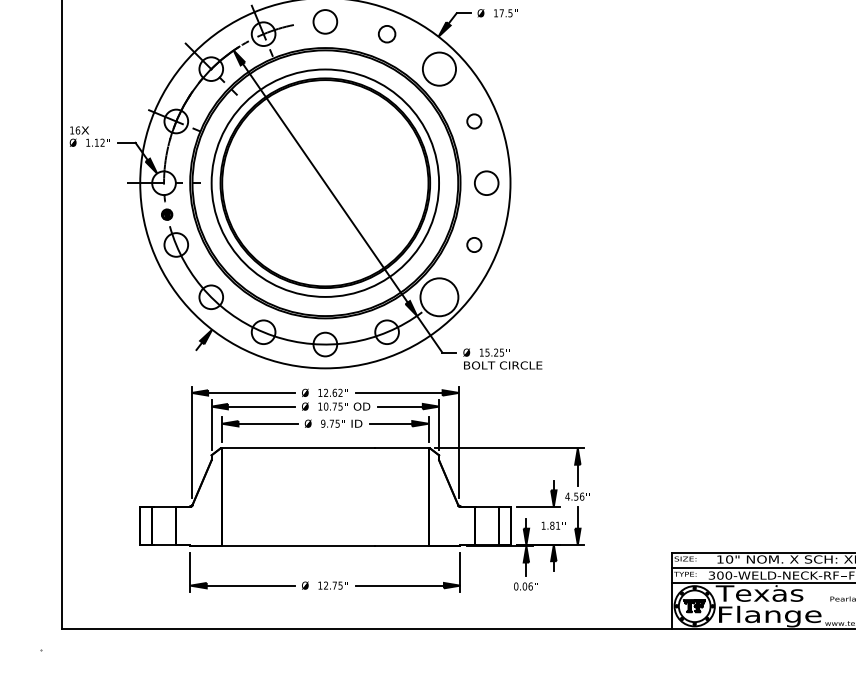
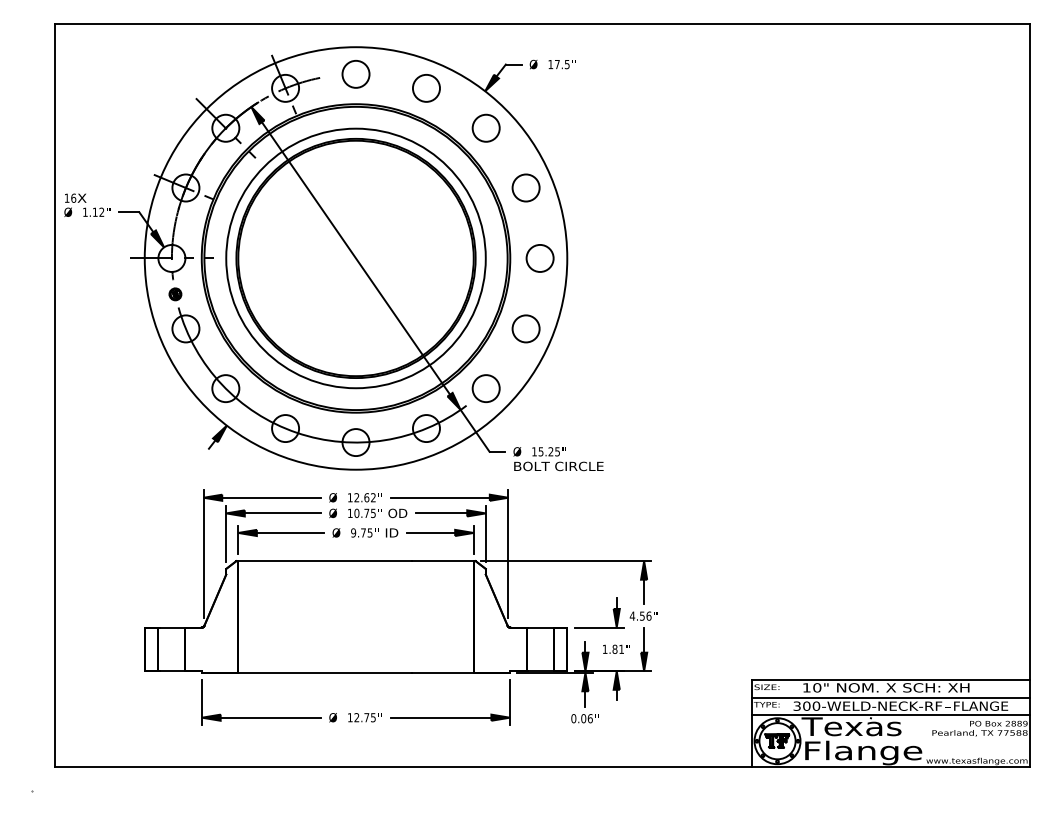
circle: (387, 34) -> (426, 88), size x1.43
circle: (438, 68) -> (485, 127), size x0.71
circle: (473, 121) -> (525, 187), size x1.67
circle: (473, 244) -> (525, 328), size x1.67
circle: (438, 297) -> (485, 388), size x0.62

